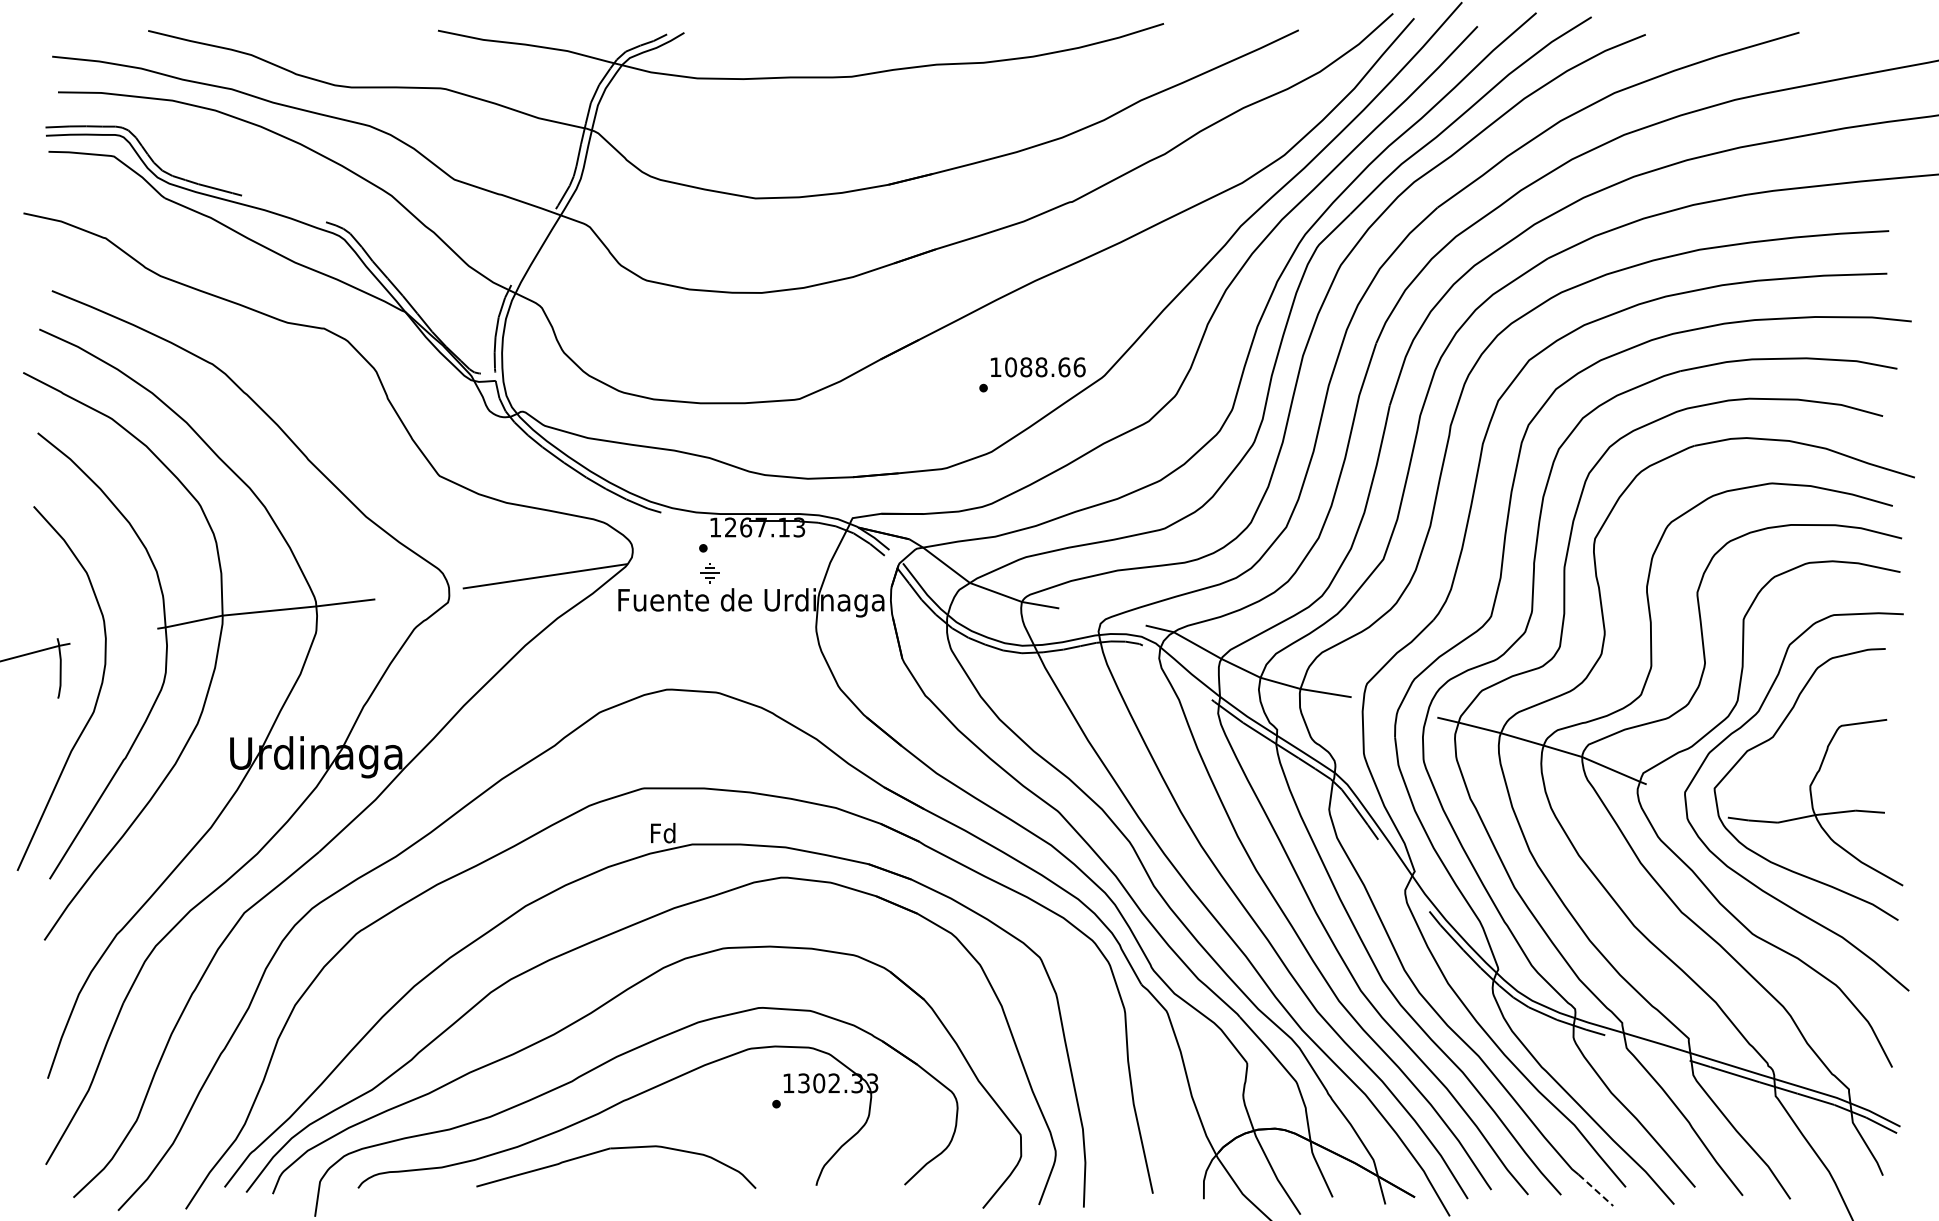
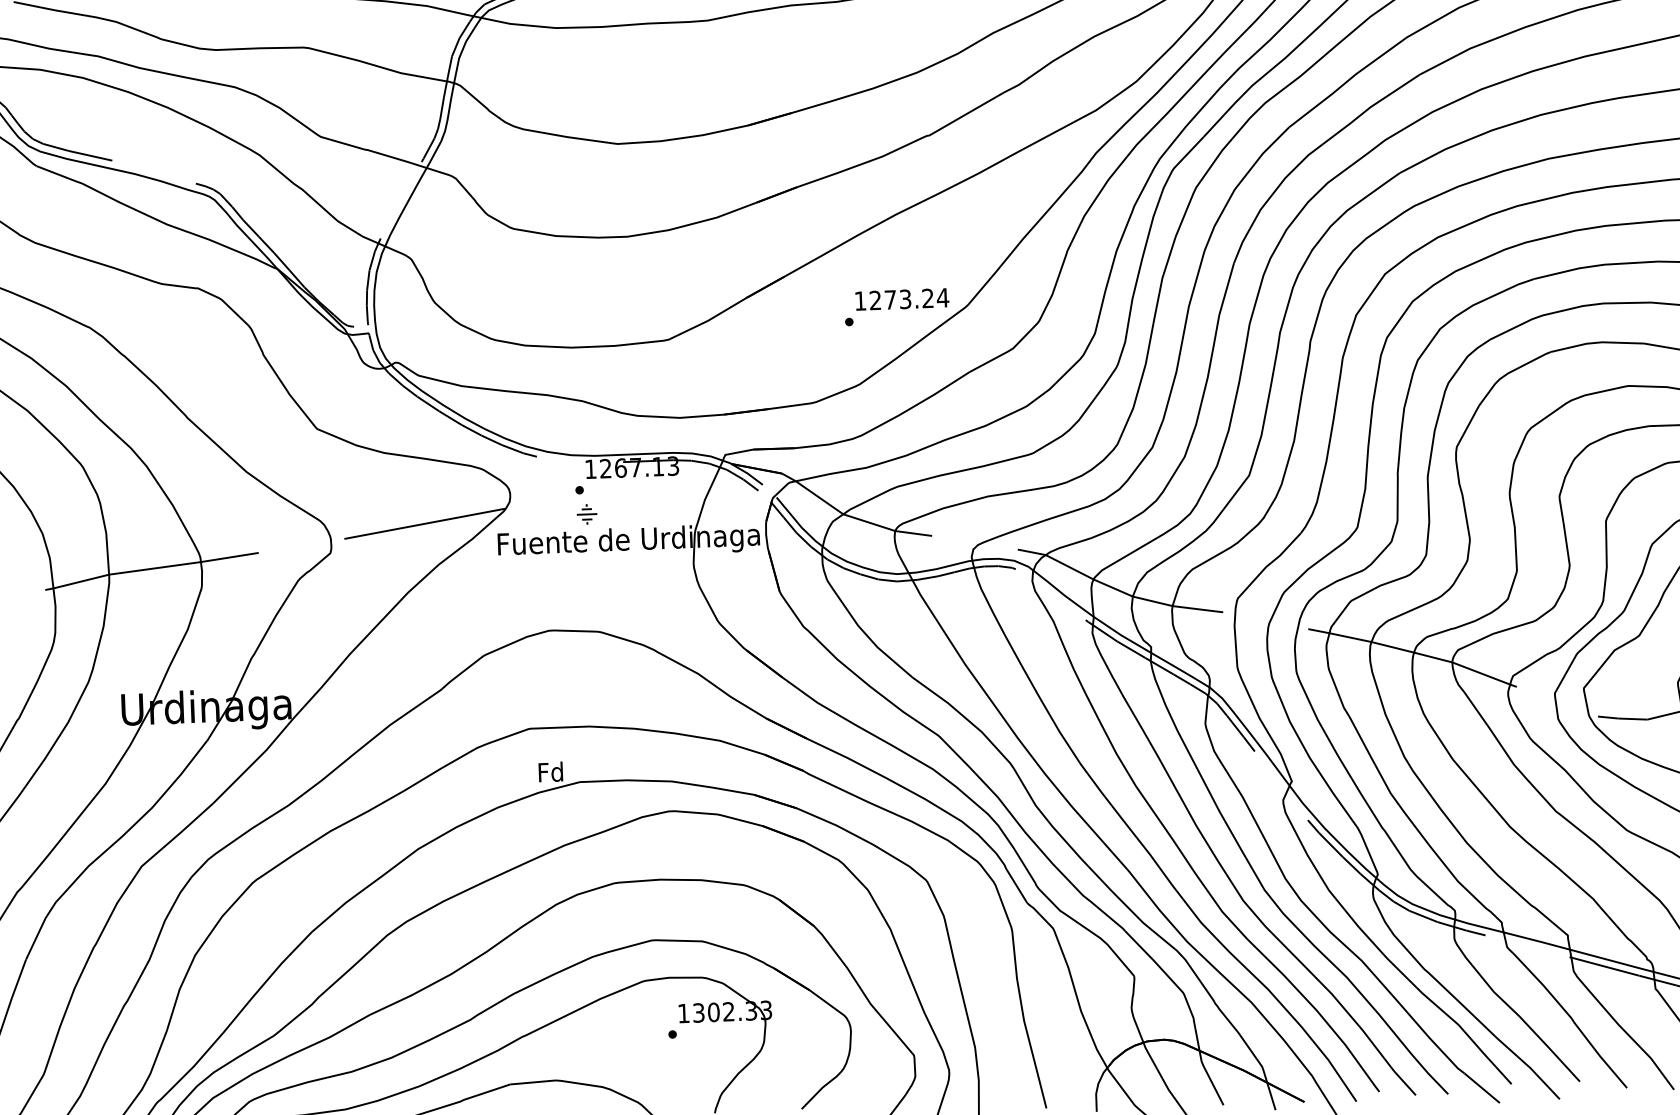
text: (1045, 367) -> (909, 299), 1088.66 -> 1273.24
line: (1596, 1190) -> (1482, 1088), dashed -> solid

